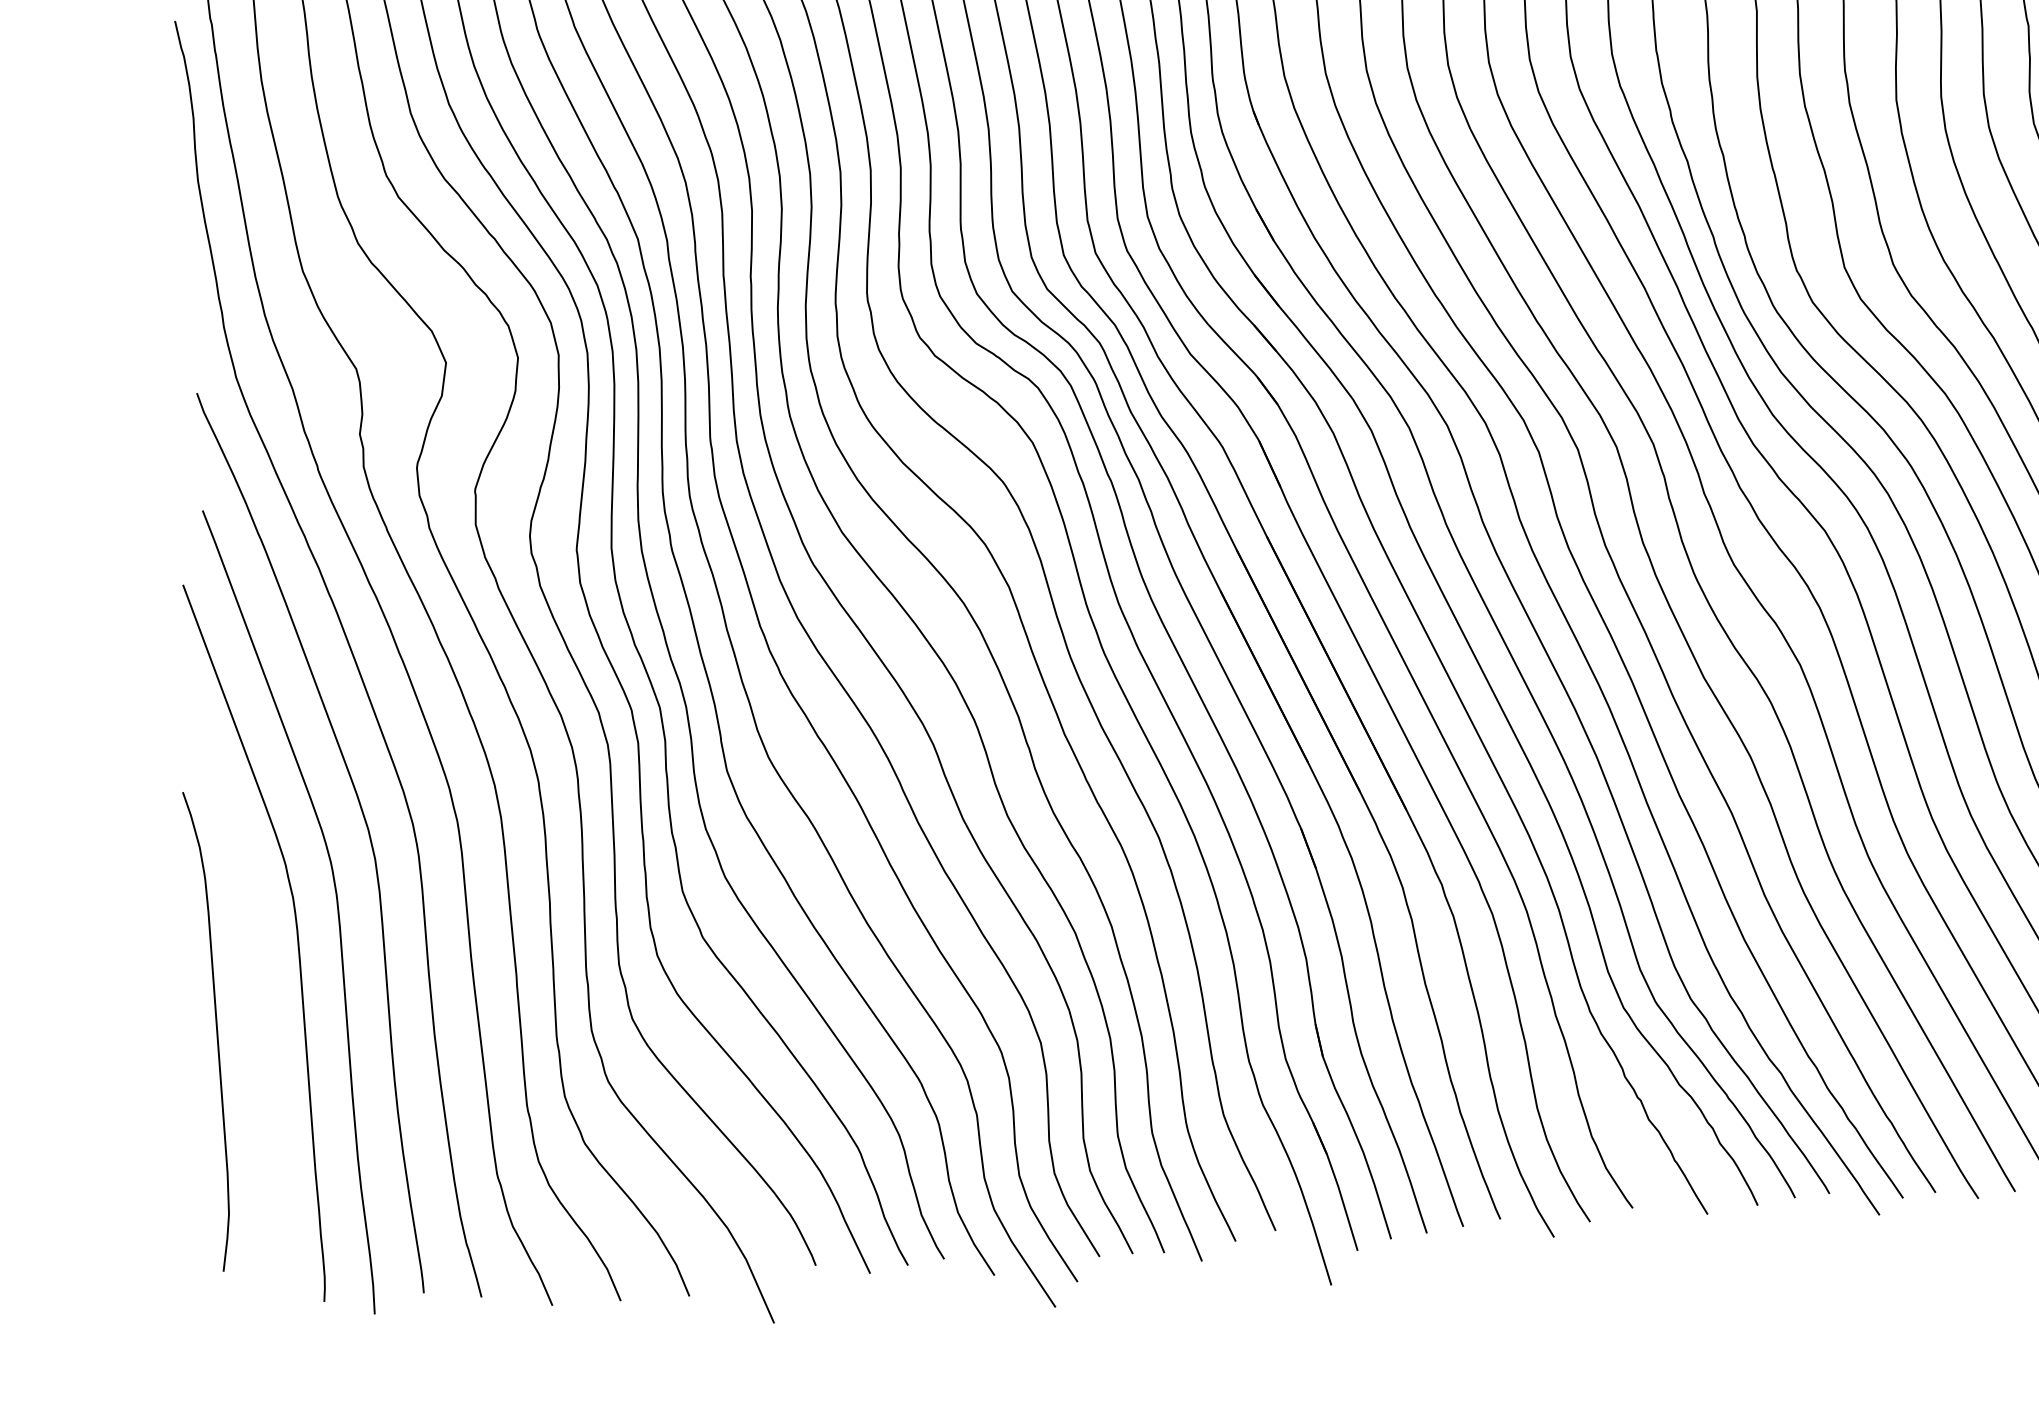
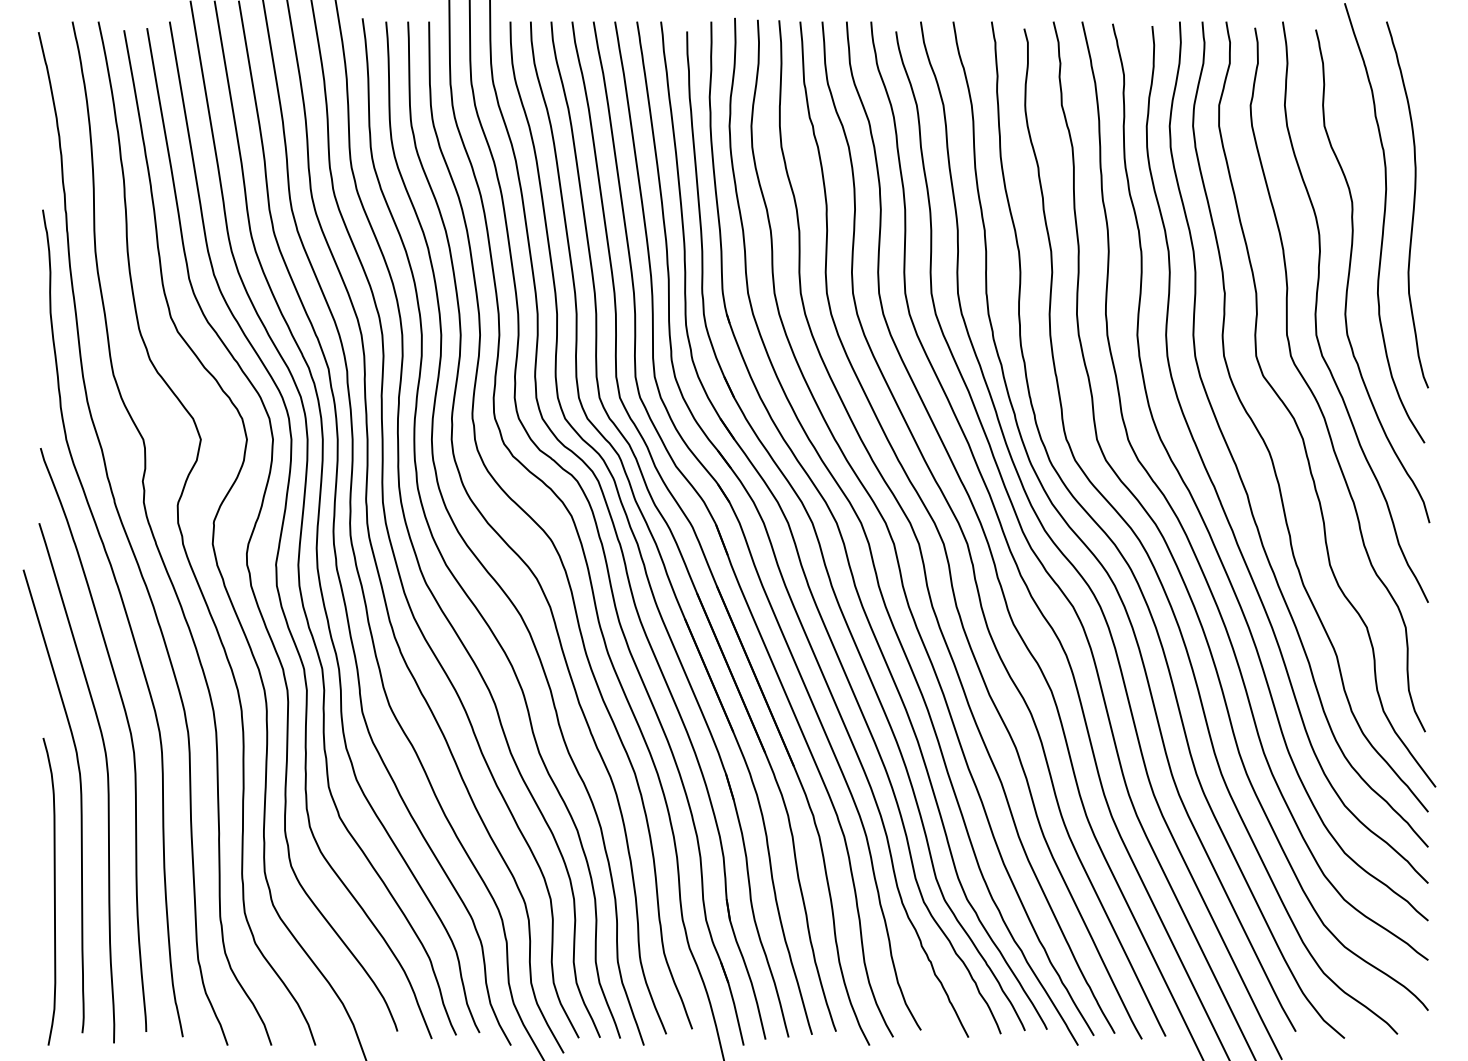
curve: (214, 1026) -> (53, 888), moved

